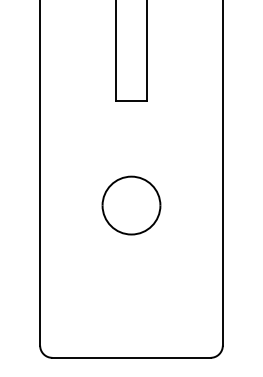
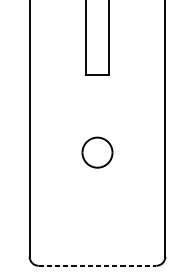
part: (131, 205) -> (97, 152), size x0.7
line: (131, 357) -> (97, 265), solid -> dashed

